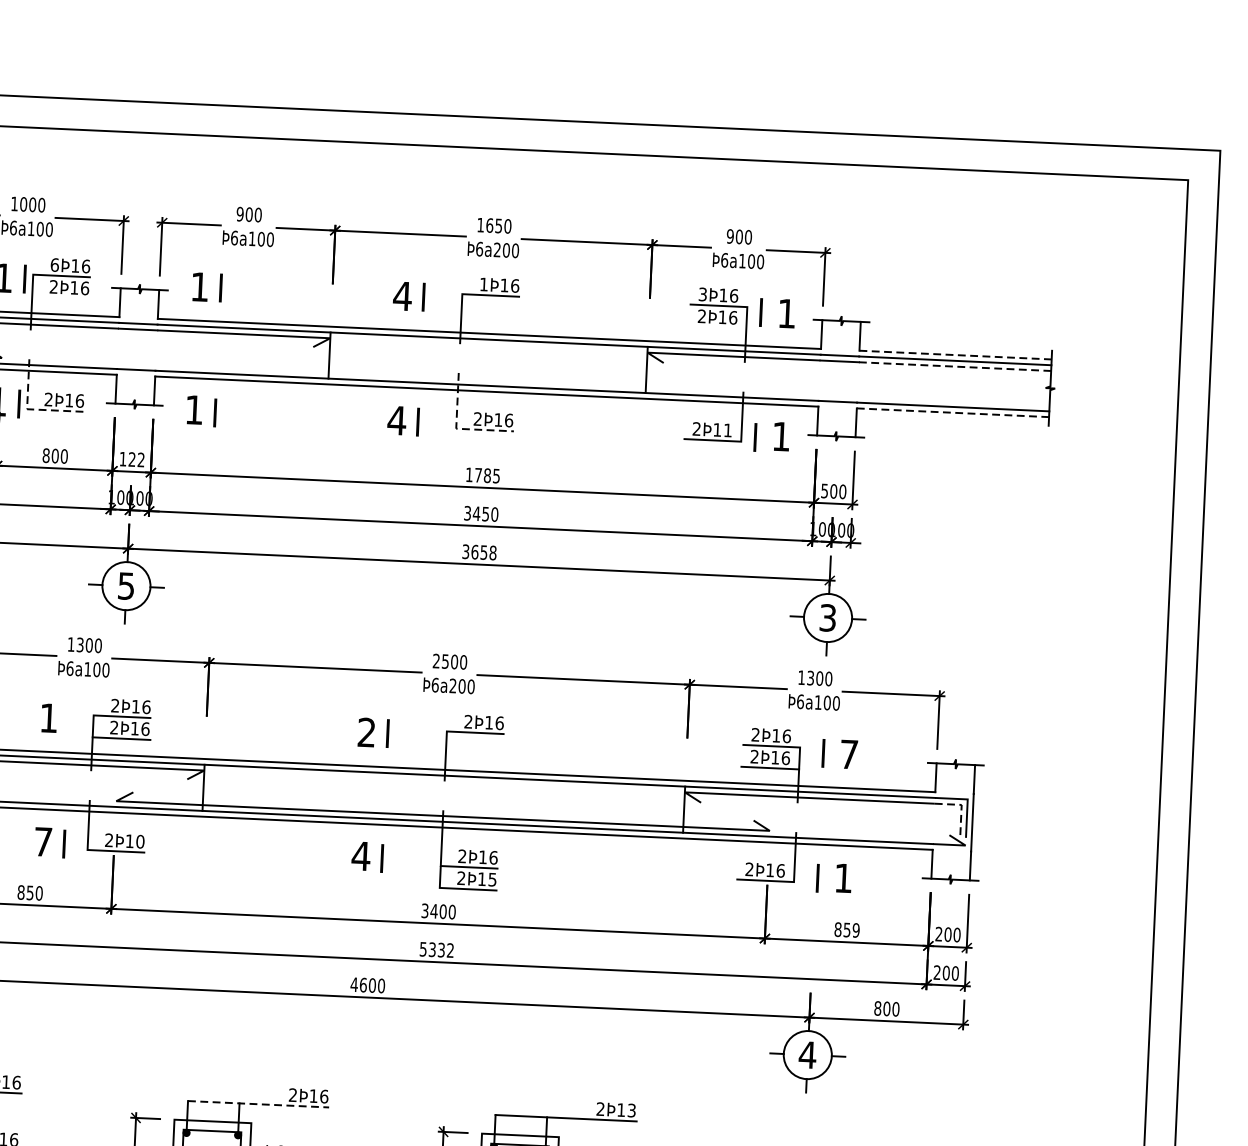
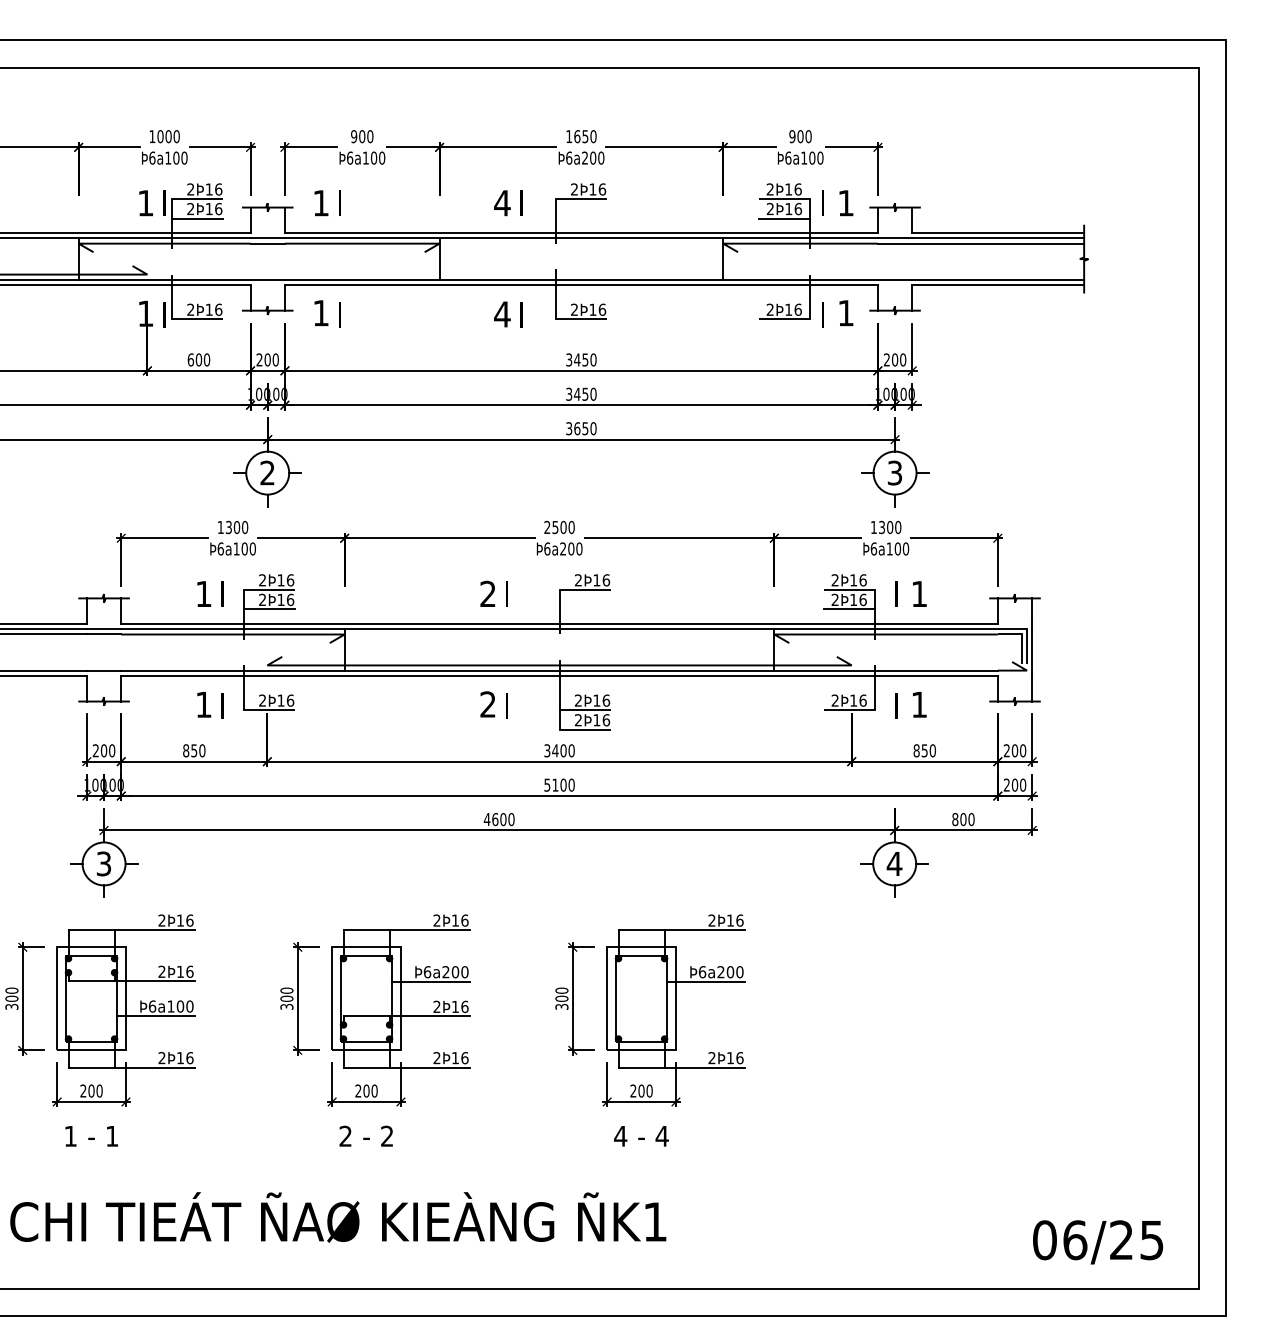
text: (54, 265) -> (190, 189), 6Þ16 -> 2Þ16
text: (483, 284) -> (574, 189), 1Þ16 -> 2Þ16
text: (702, 294) -> (769, 189), 3Þ16 -> 2Þ16
line: (60, 297) -> (197, 218), added
line: (717, 327) -> (784, 218), added
line: (955, 355) -> (998, 233), dashed -> solid
line: (955, 366) -> (998, 243), dashed -> solid
line: (30, 409) -> (174, 319), dashed -> solid
line: (953, 412) -> (998, 284), dashed -> solid
line: (457, 429) -> (556, 319), dashed -> solid
text: (727, 430) -> (797, 309), 2Þ11 -> 2Þ16
text: (45, 455) -> (190, 359), 800 -> 600
text: (131, 459) -> (267, 359), 122 -> 200
text: (483, 475) -> (581, 359), 1785 -> 3450
text: (824, 490) -> (886, 359), 500 -> 200
text: (493, 552) -> (593, 428), 3658 -> 3650
text: (126, 585) -> (267, 472), 5 -> 2
line: (69, 718) -> (222, 593), added
text: (849, 753) -> (919, 593), 7 -> 1
line: (961, 807) -> (1021, 636), dashed -> solid
text: (42, 841) -> (203, 704), 7 -> 1
text: (140, 841) -> (290, 700), 2Þ10 -> 2Þ16
text: (360, 856) -> (487, 704), 4 -> 2
text: (492, 880) -> (606, 720), 2Þ15 -> 2Þ16
text: (855, 930) -> (932, 750), 859 -> 850
text: (441, 949) -> (563, 784), 5332 -> 5100
line: (259, 1104) -> (407, 930), dashed -> solid
text: (631, 1110) -> (739, 920), 2Þ13 -> 2Þ16

